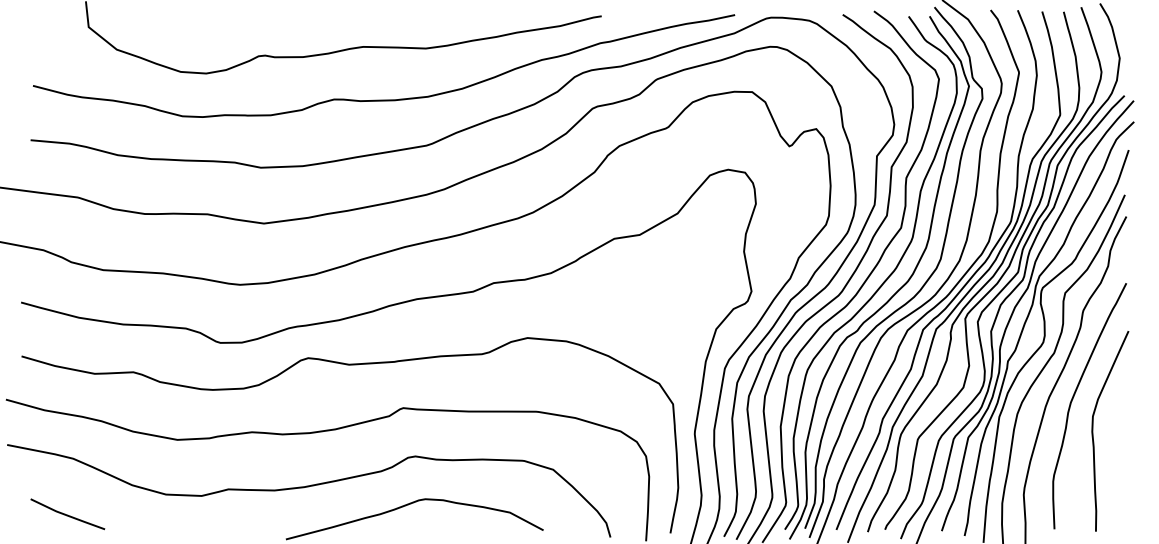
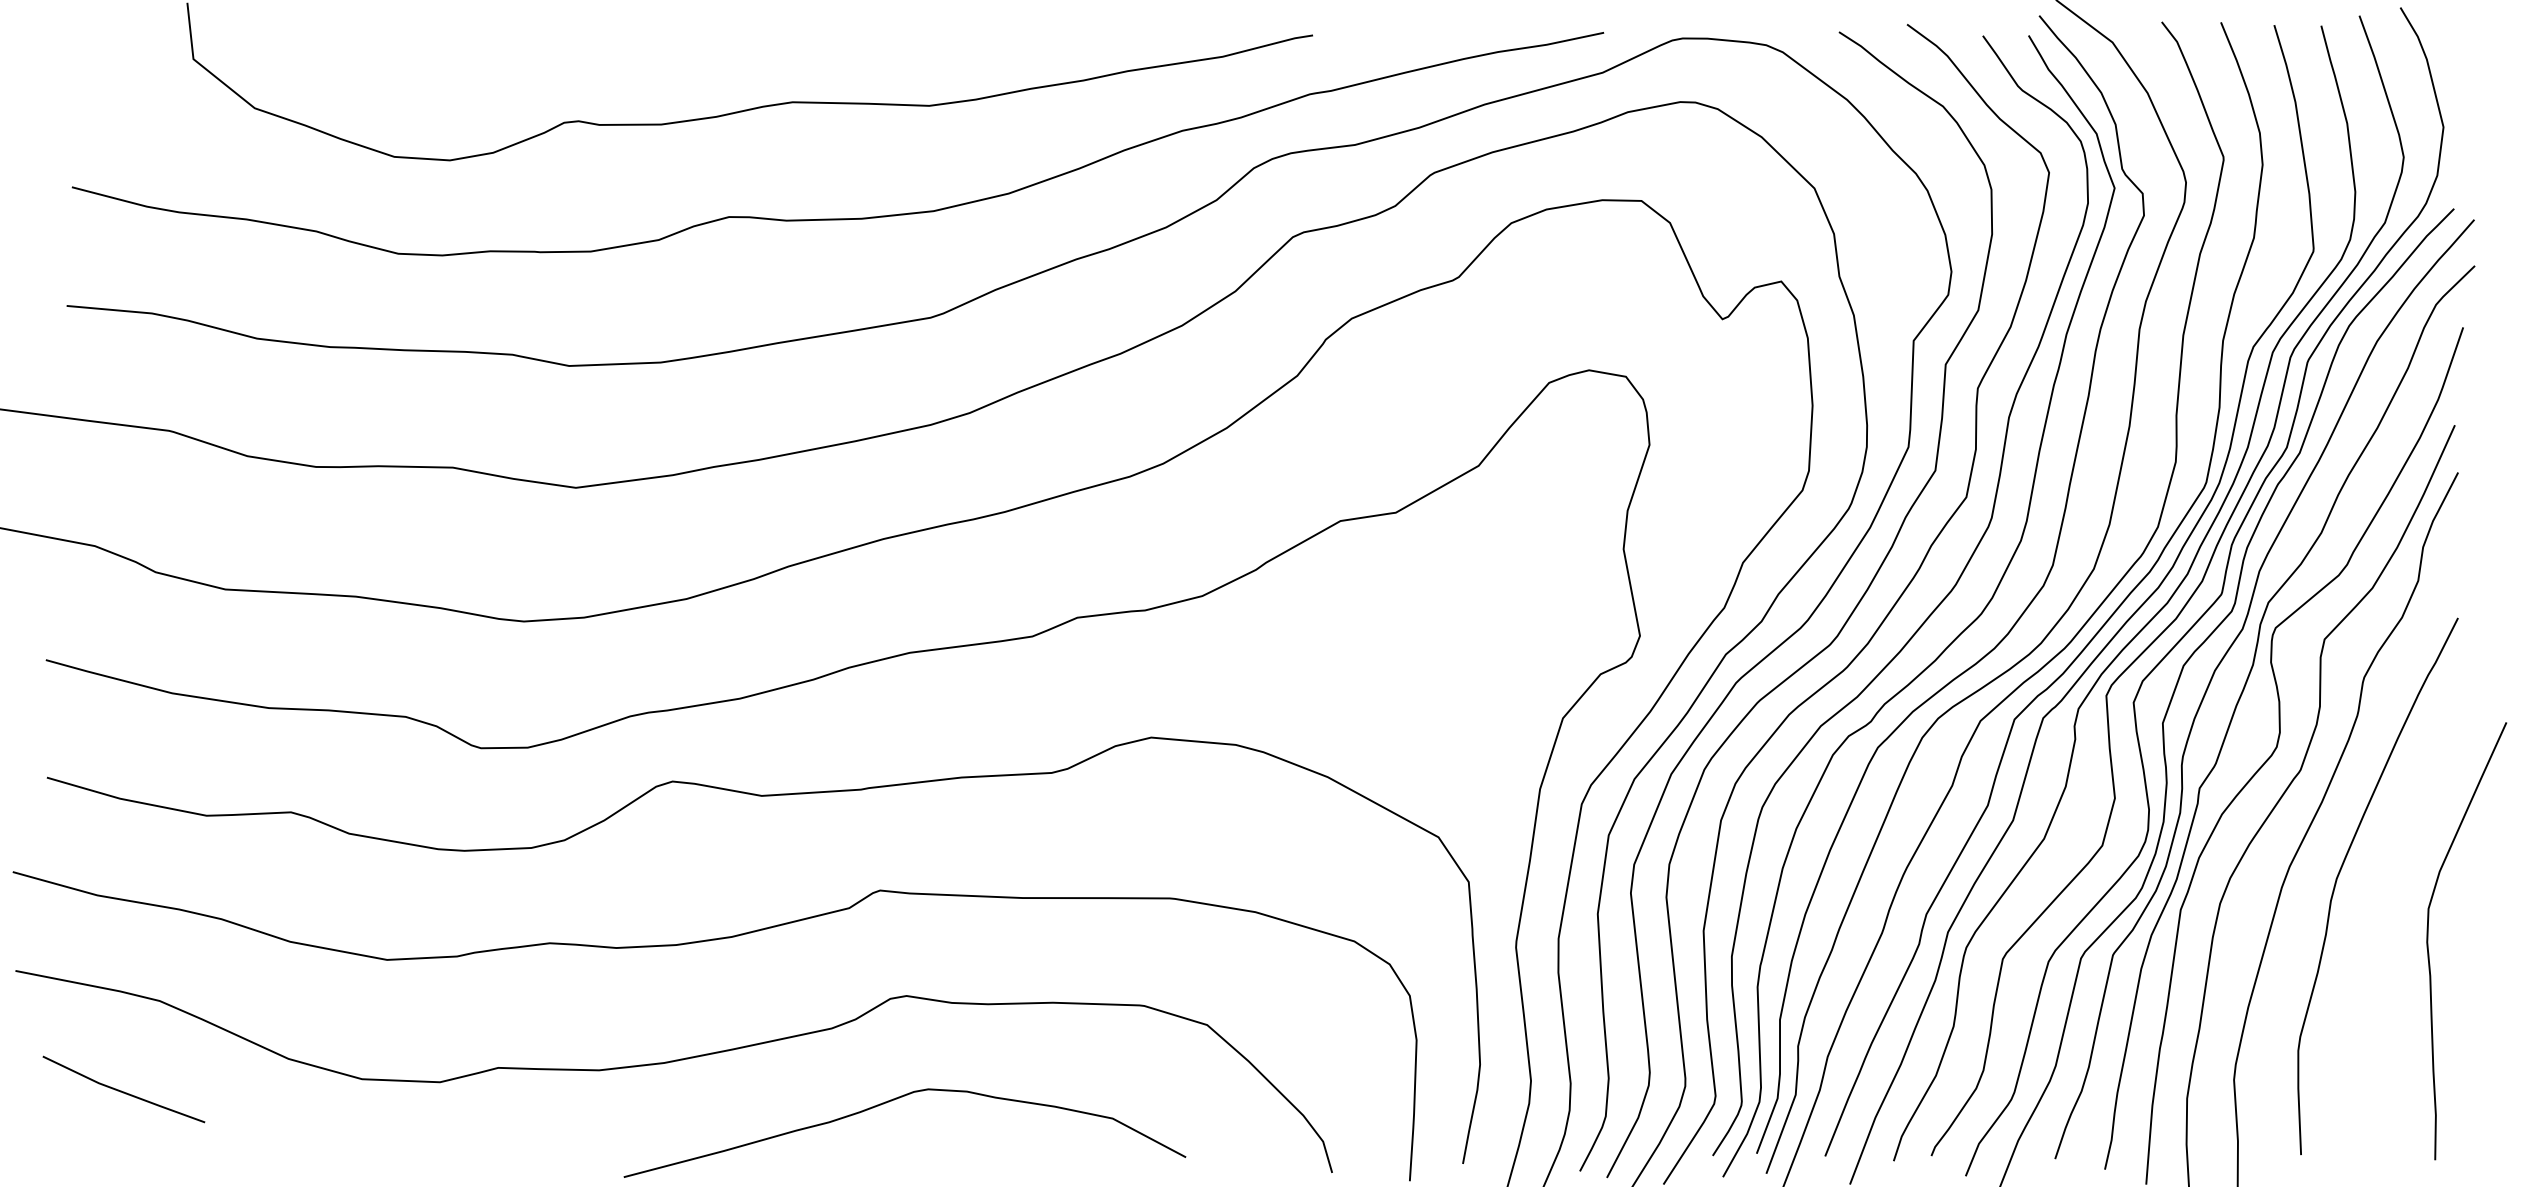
curve: (1093, 431) -> (2429, 941), moved
line: (67, 514) -> (123, 1089), moved

